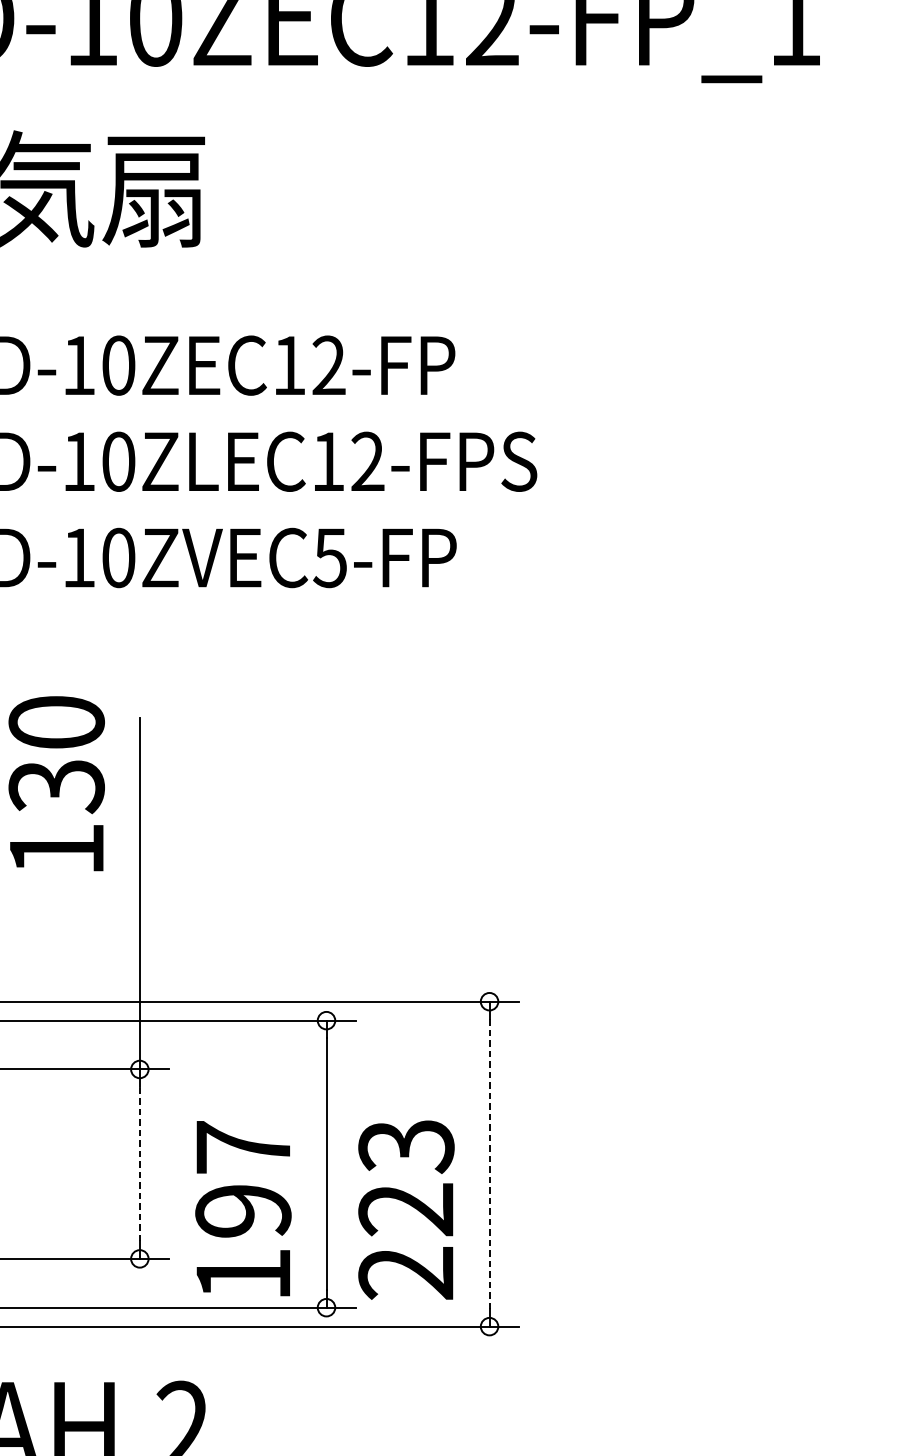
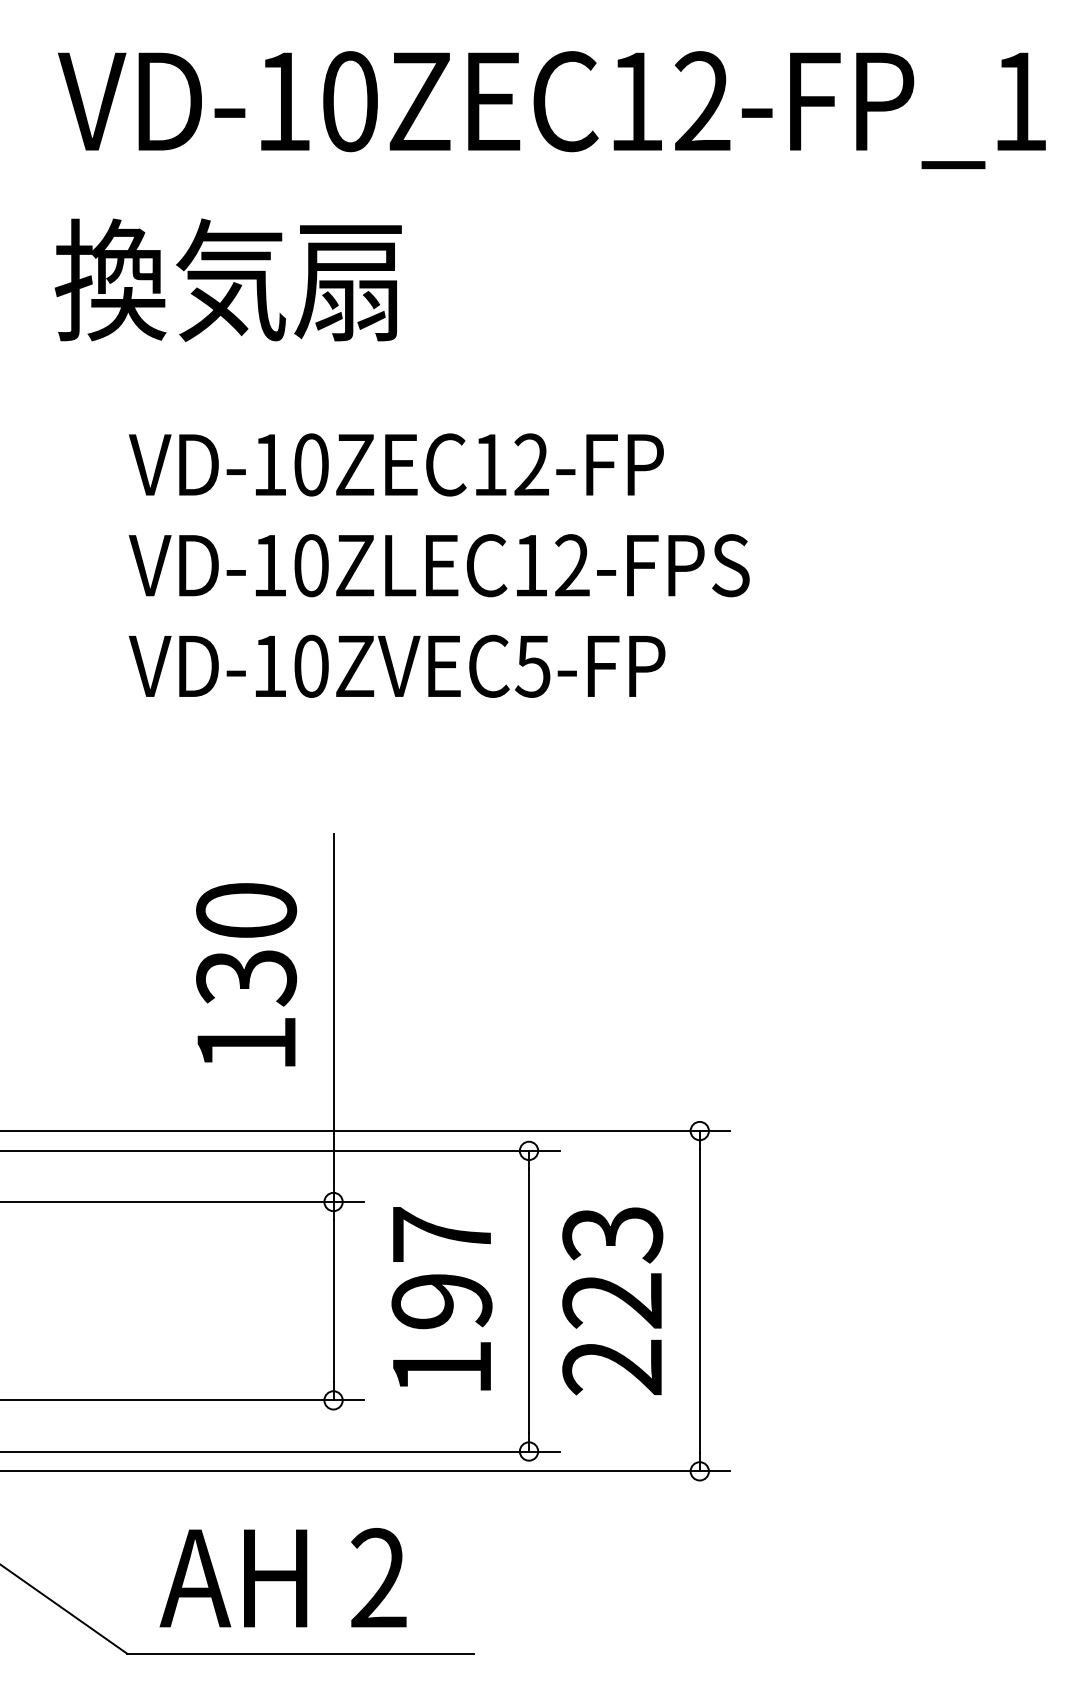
text: (56, 783) -> (246, 974), moved
line: (139, 1164) -> (333, 1301), dashed -> solid
line: (489, 1164) -> (699, 1301), dashed -> solid
text: (242, 1208) -> (441, 1298), moved
text: (406, 1210) -> (612, 1301), moved

